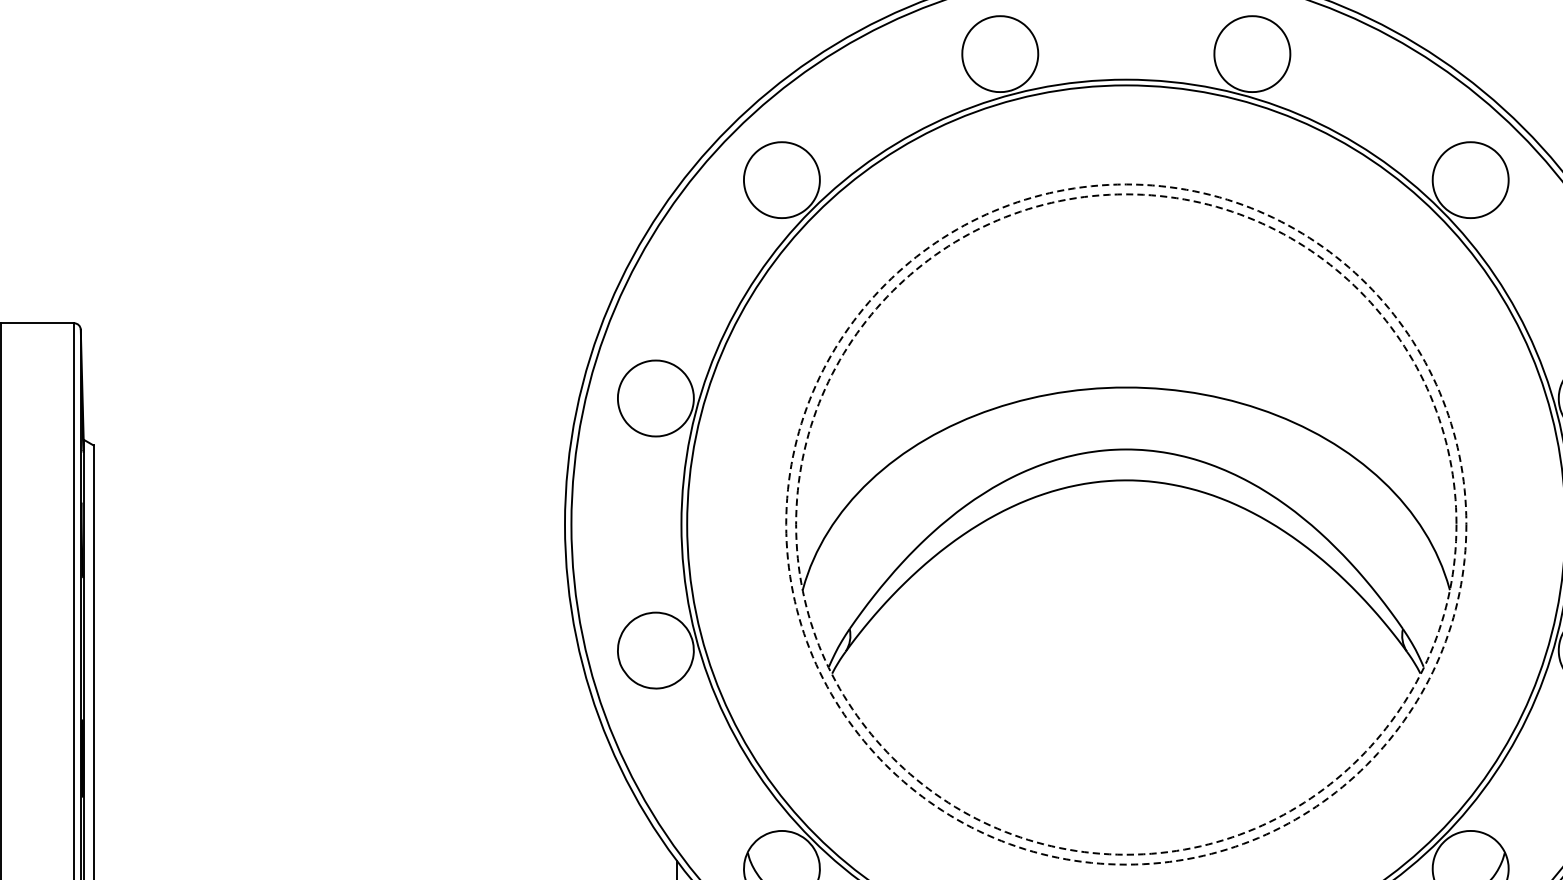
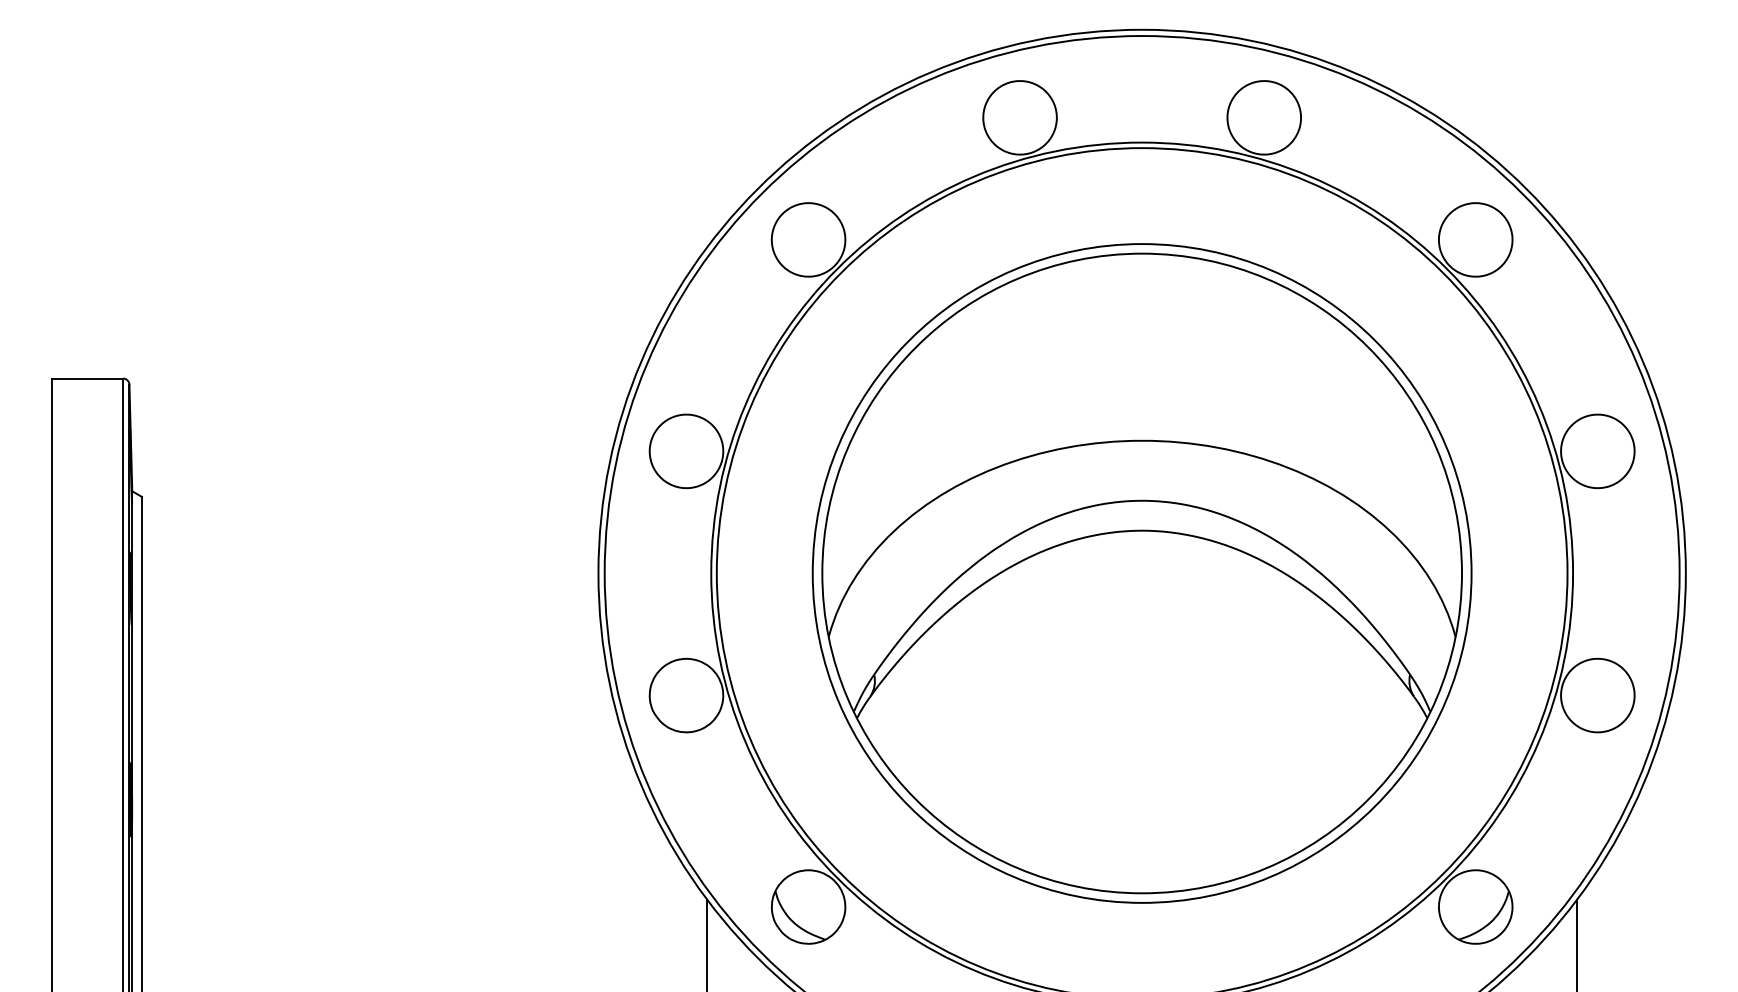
circle: (1125, 524) -> (1141, 573), dashed -> solid
circle: (1125, 524) -> (1141, 573), dashed -> solid

